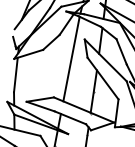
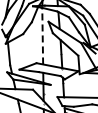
line: (71, 58) -> (42, 35), solid -> dashed

